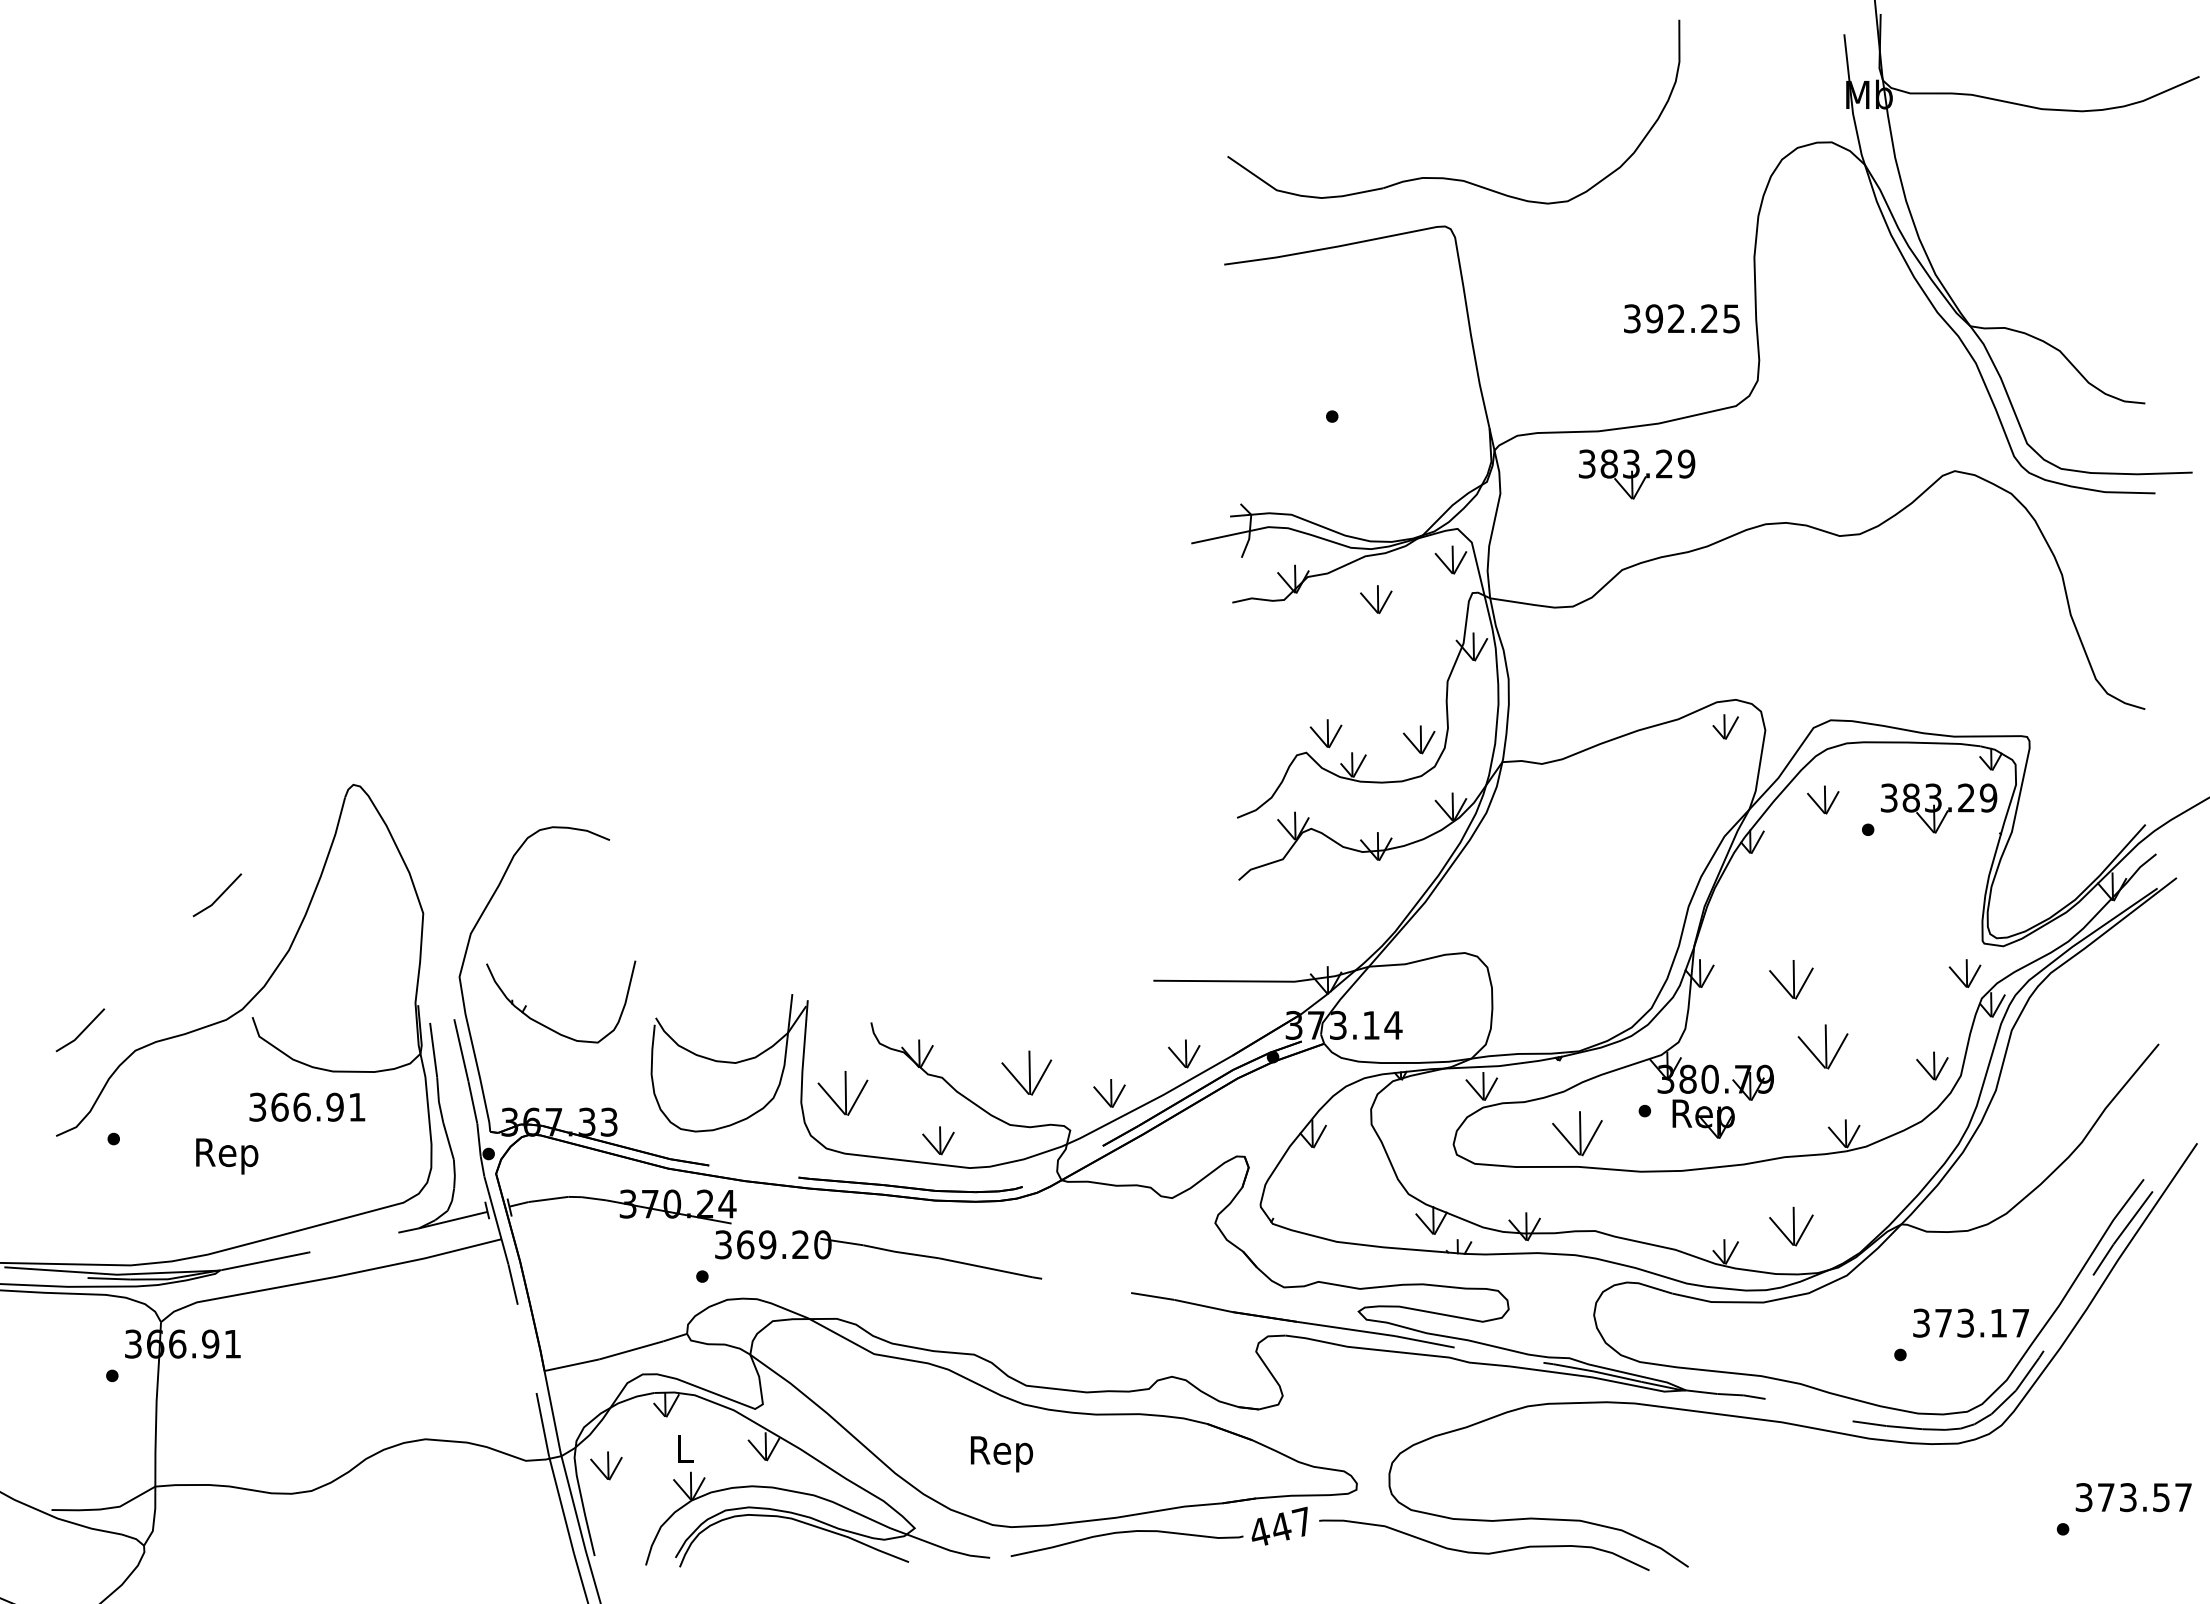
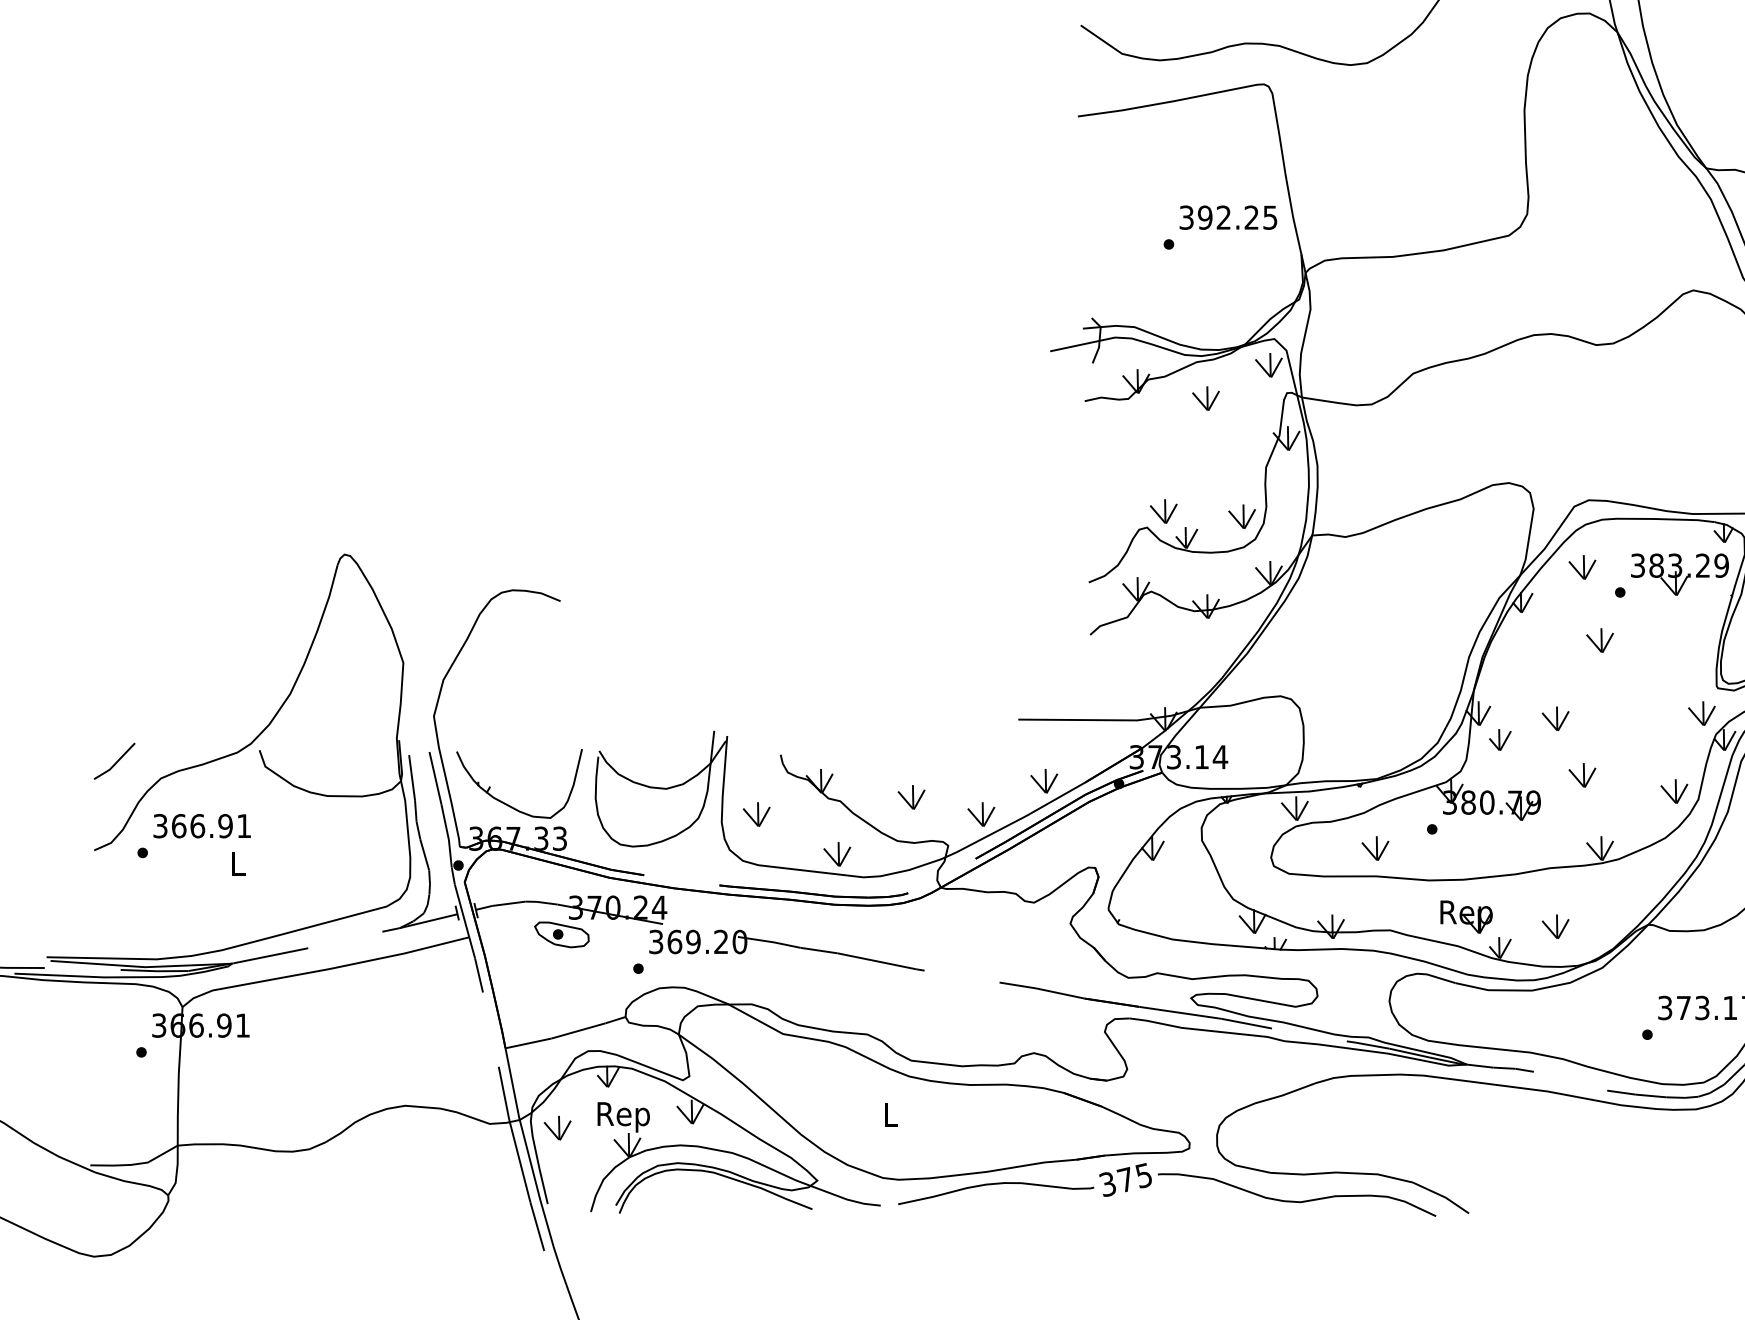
text: (1681, 318) -> (1228, 217), moved
part: (1637, 474) -> (1426, 293), removed
part: (1725, 726) -> (1500, 739), moved
part: (1843, 886) -> (1599, 640), added
line: (218, 896) -> (230, 648), removed
part: (1791, 979) -> (1555, 718), size x0.71
part: (549, 1027) -> (509, 805), moved
part: (1823, 1046) -> (1582, 774), size x0.62
part: (1026, 1072) -> (911, 796), size x0.62
part: (842, 1093) -> (756, 814), size x0.62
text: (307, 1106) -> (202, 825), moved
part: (1703, 1118) -> (1466, 916), moved
part: (1577, 1133) -> (1375, 848), size x0.62
text: (227, 1156) -> (238, 867), Rep -> L
part: (1791, 1226) -> (1555, 926), size x0.71
part: (611, 1236) -> (561, 934), added
text: (684, 1453) -> (623, 1117), L -> Rep
text: (1001, 1454) -> (890, 1118), Rep -> L
text: (1280, 1526) -> (1125, 1179), 447 -> 375

